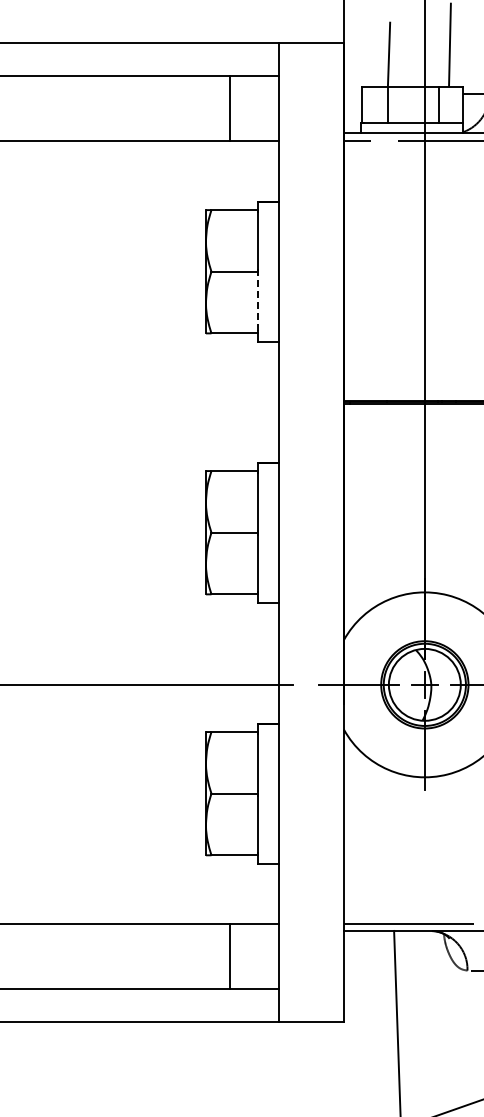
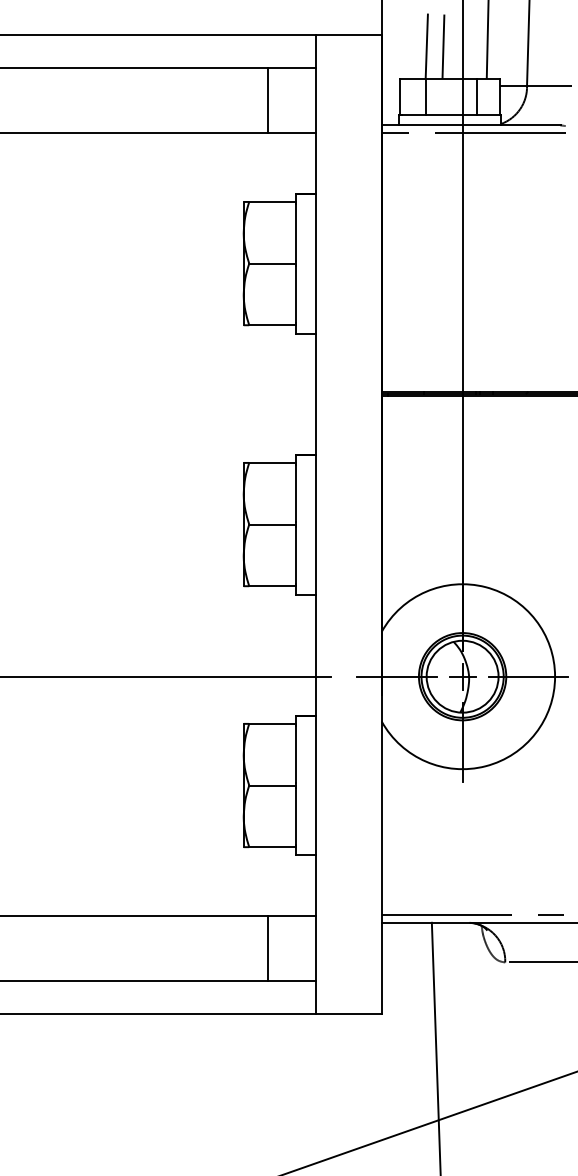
line: (405, 54) -> (443, 46), added
line: (258, 302) -> (296, 294), dashed -> solid

